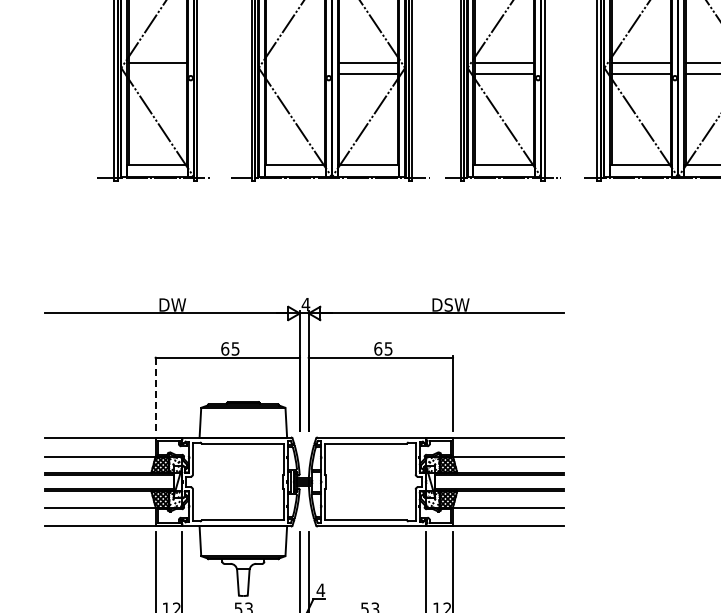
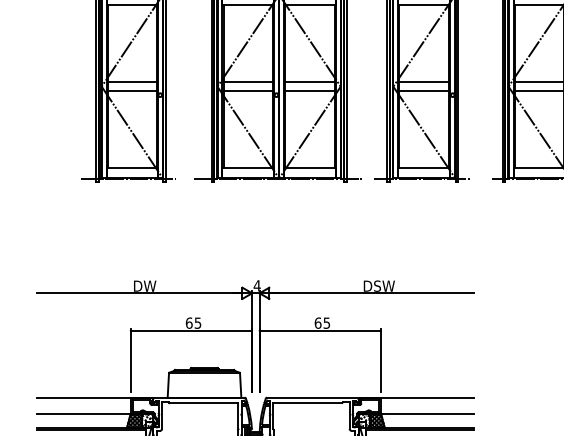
line: (295, 62) -> (248, 81), added
line: (157, 73) -> (132, 91), added
line: (295, 73) -> (248, 91), added
line: (155, 393) -> (130, 360), dashed -> solid

